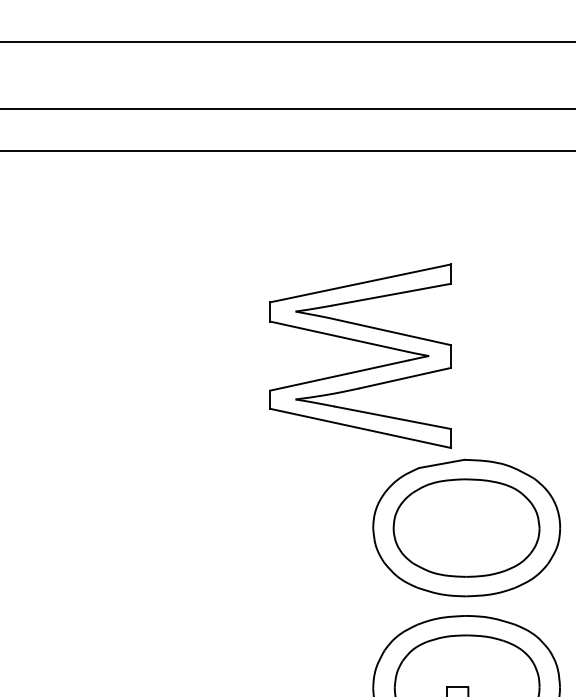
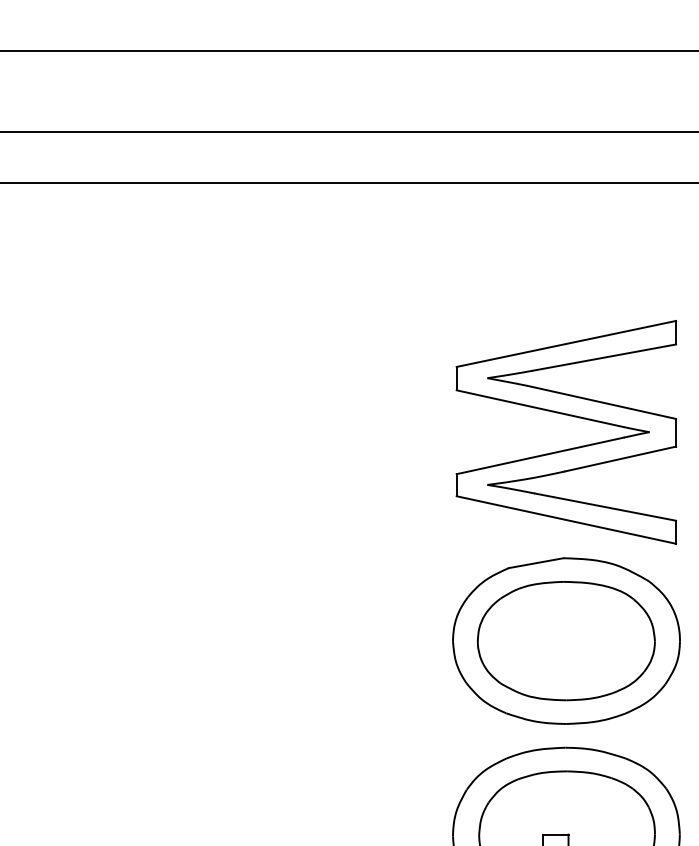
part: (364, 343) -> (571, 416), moved

